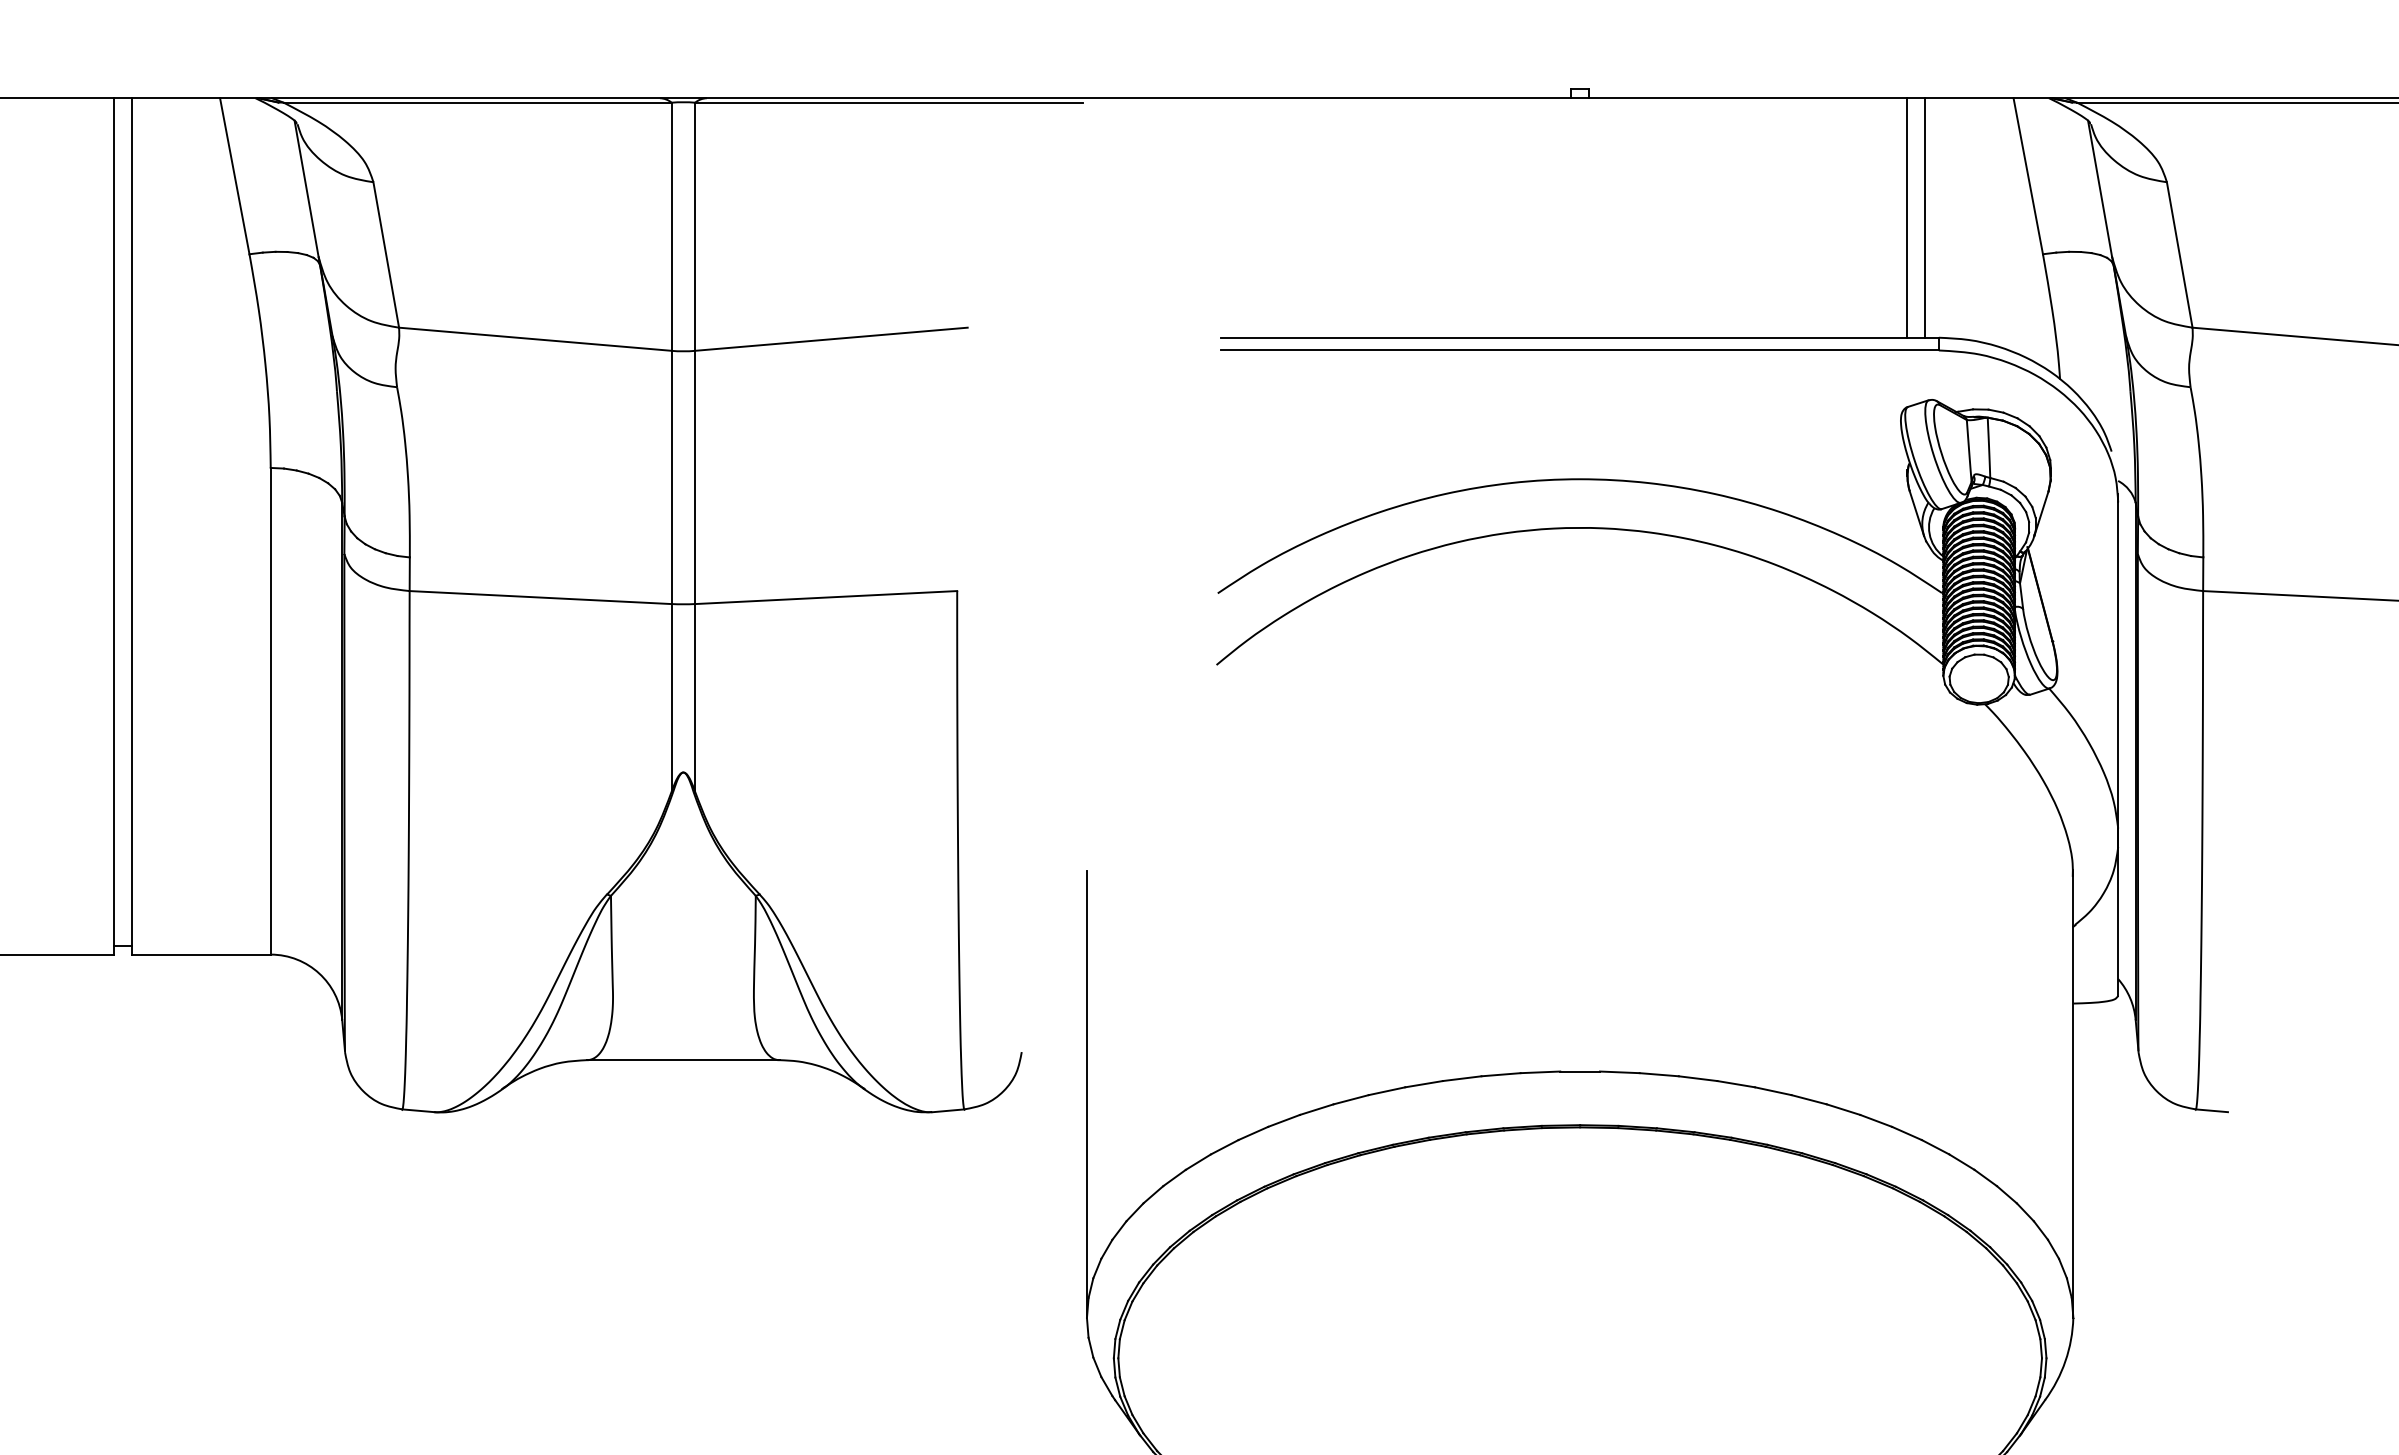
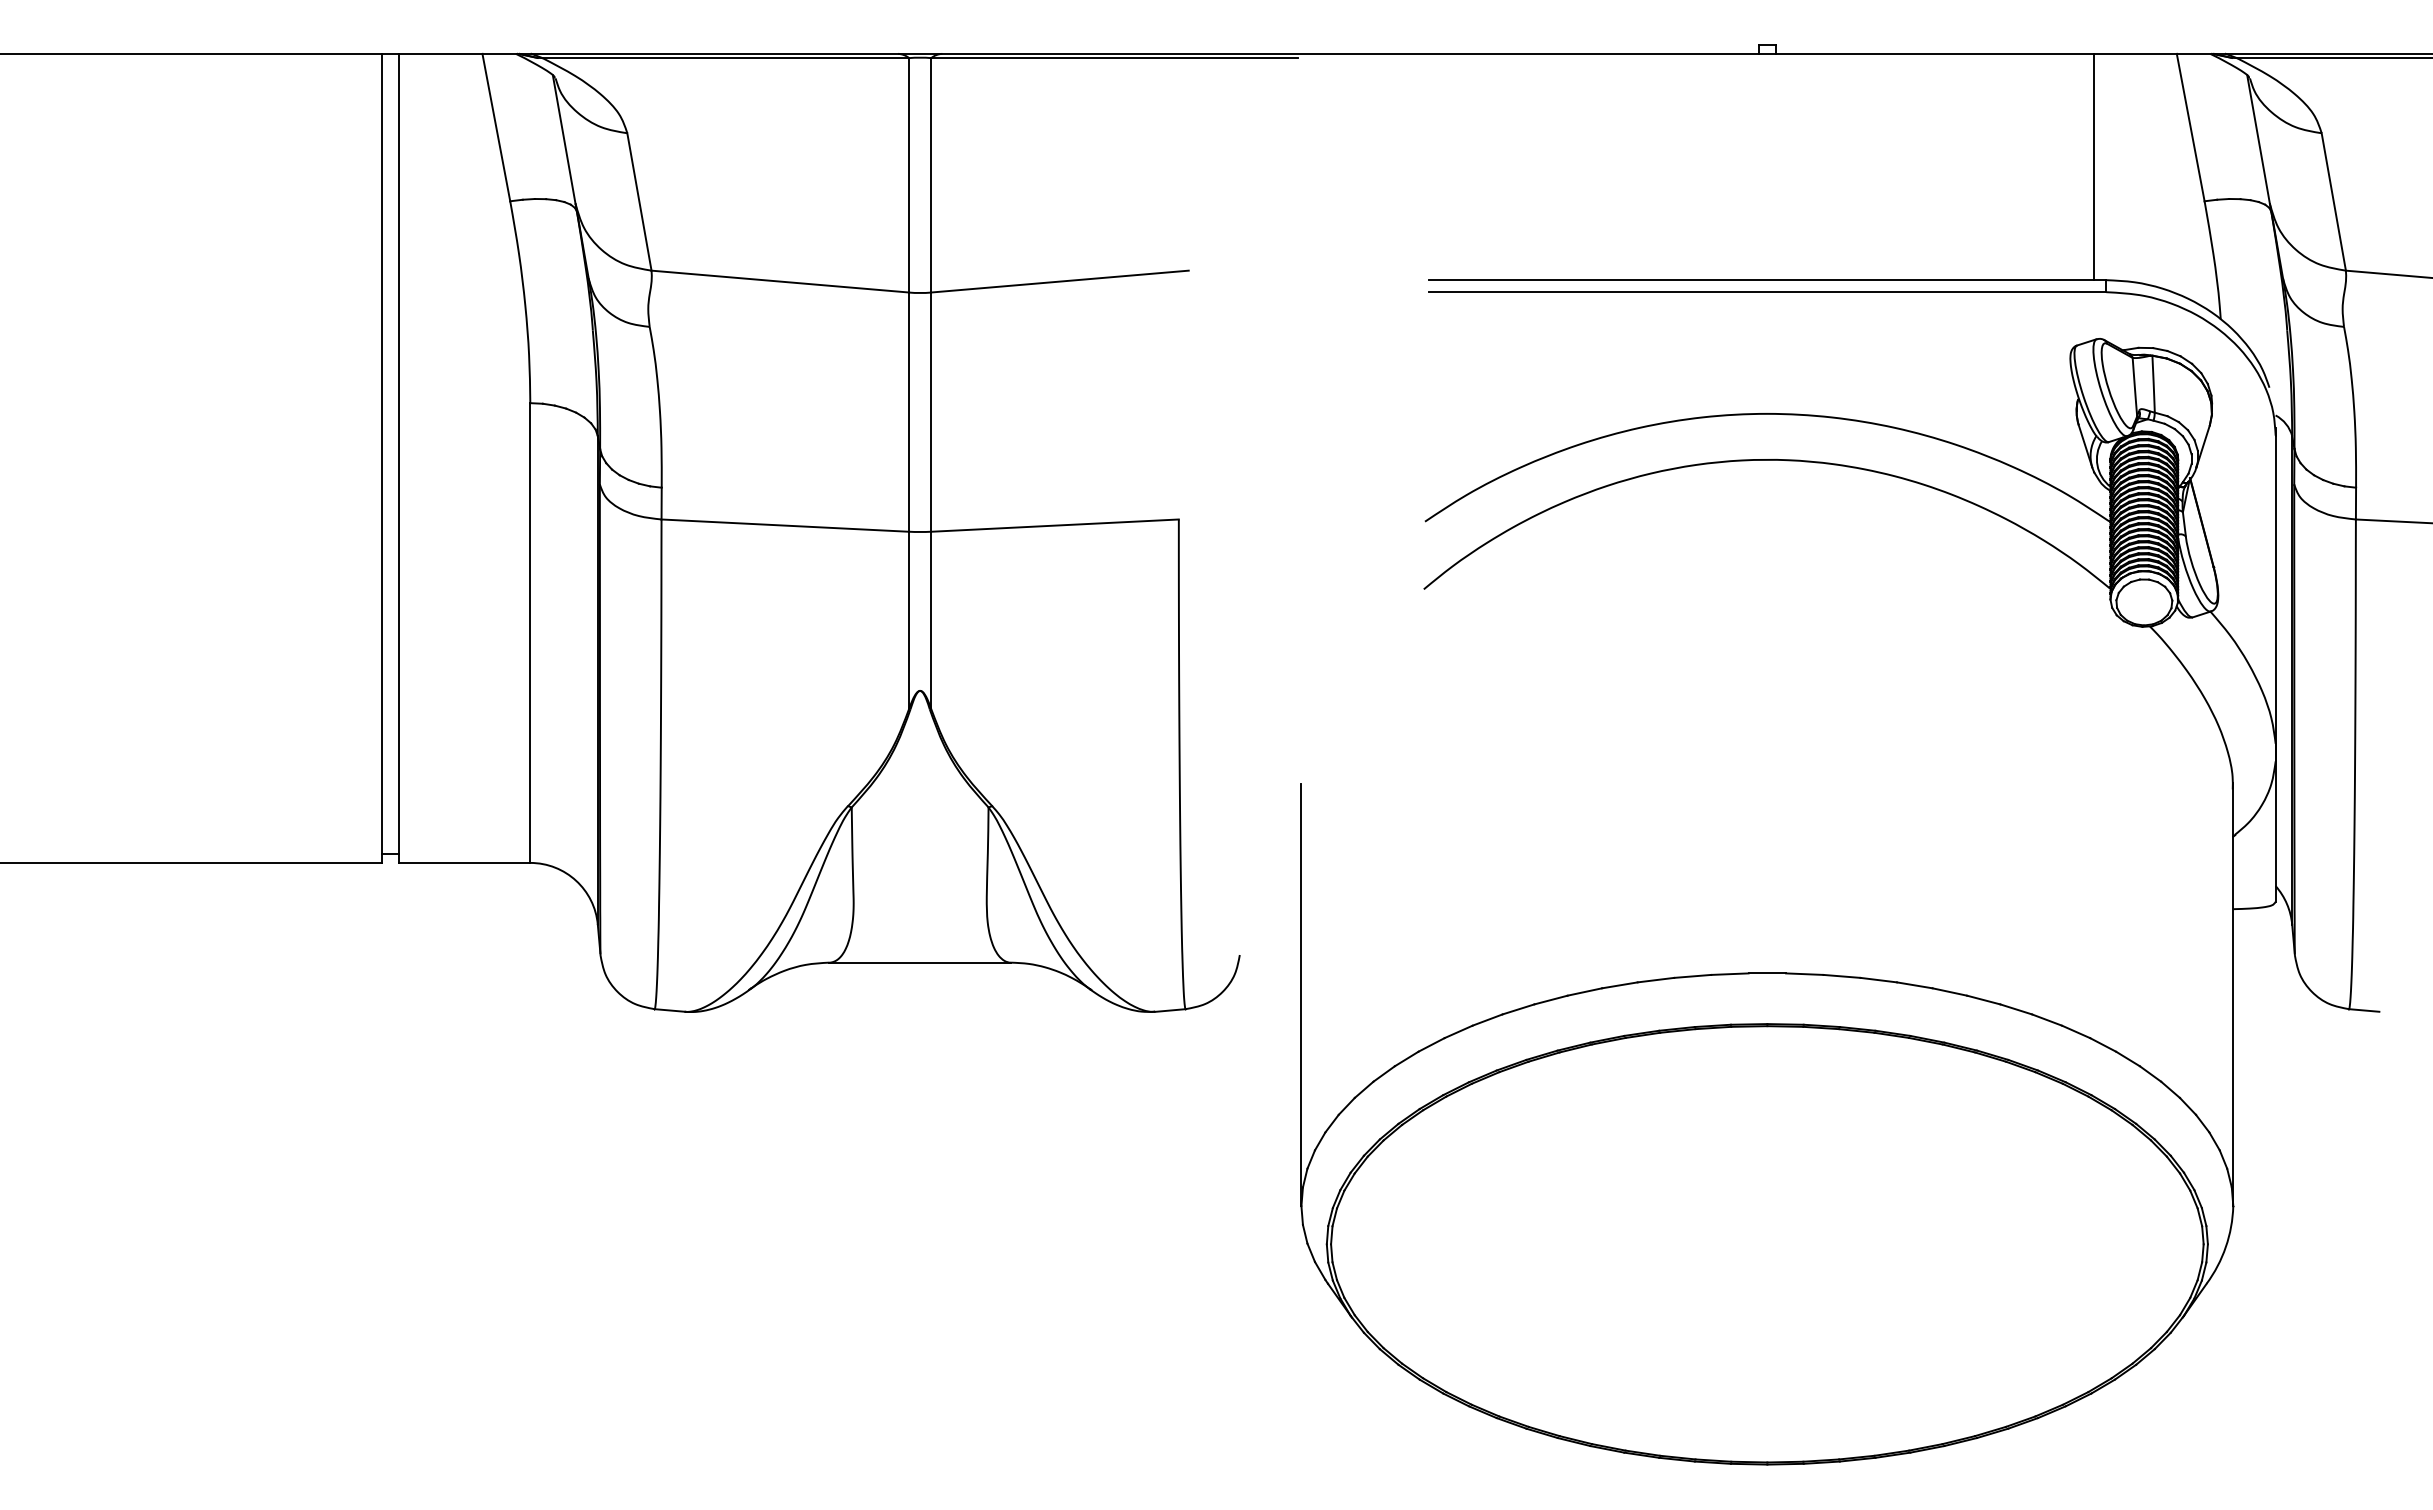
line: (1907, 217) -> (2076, 166), removed

